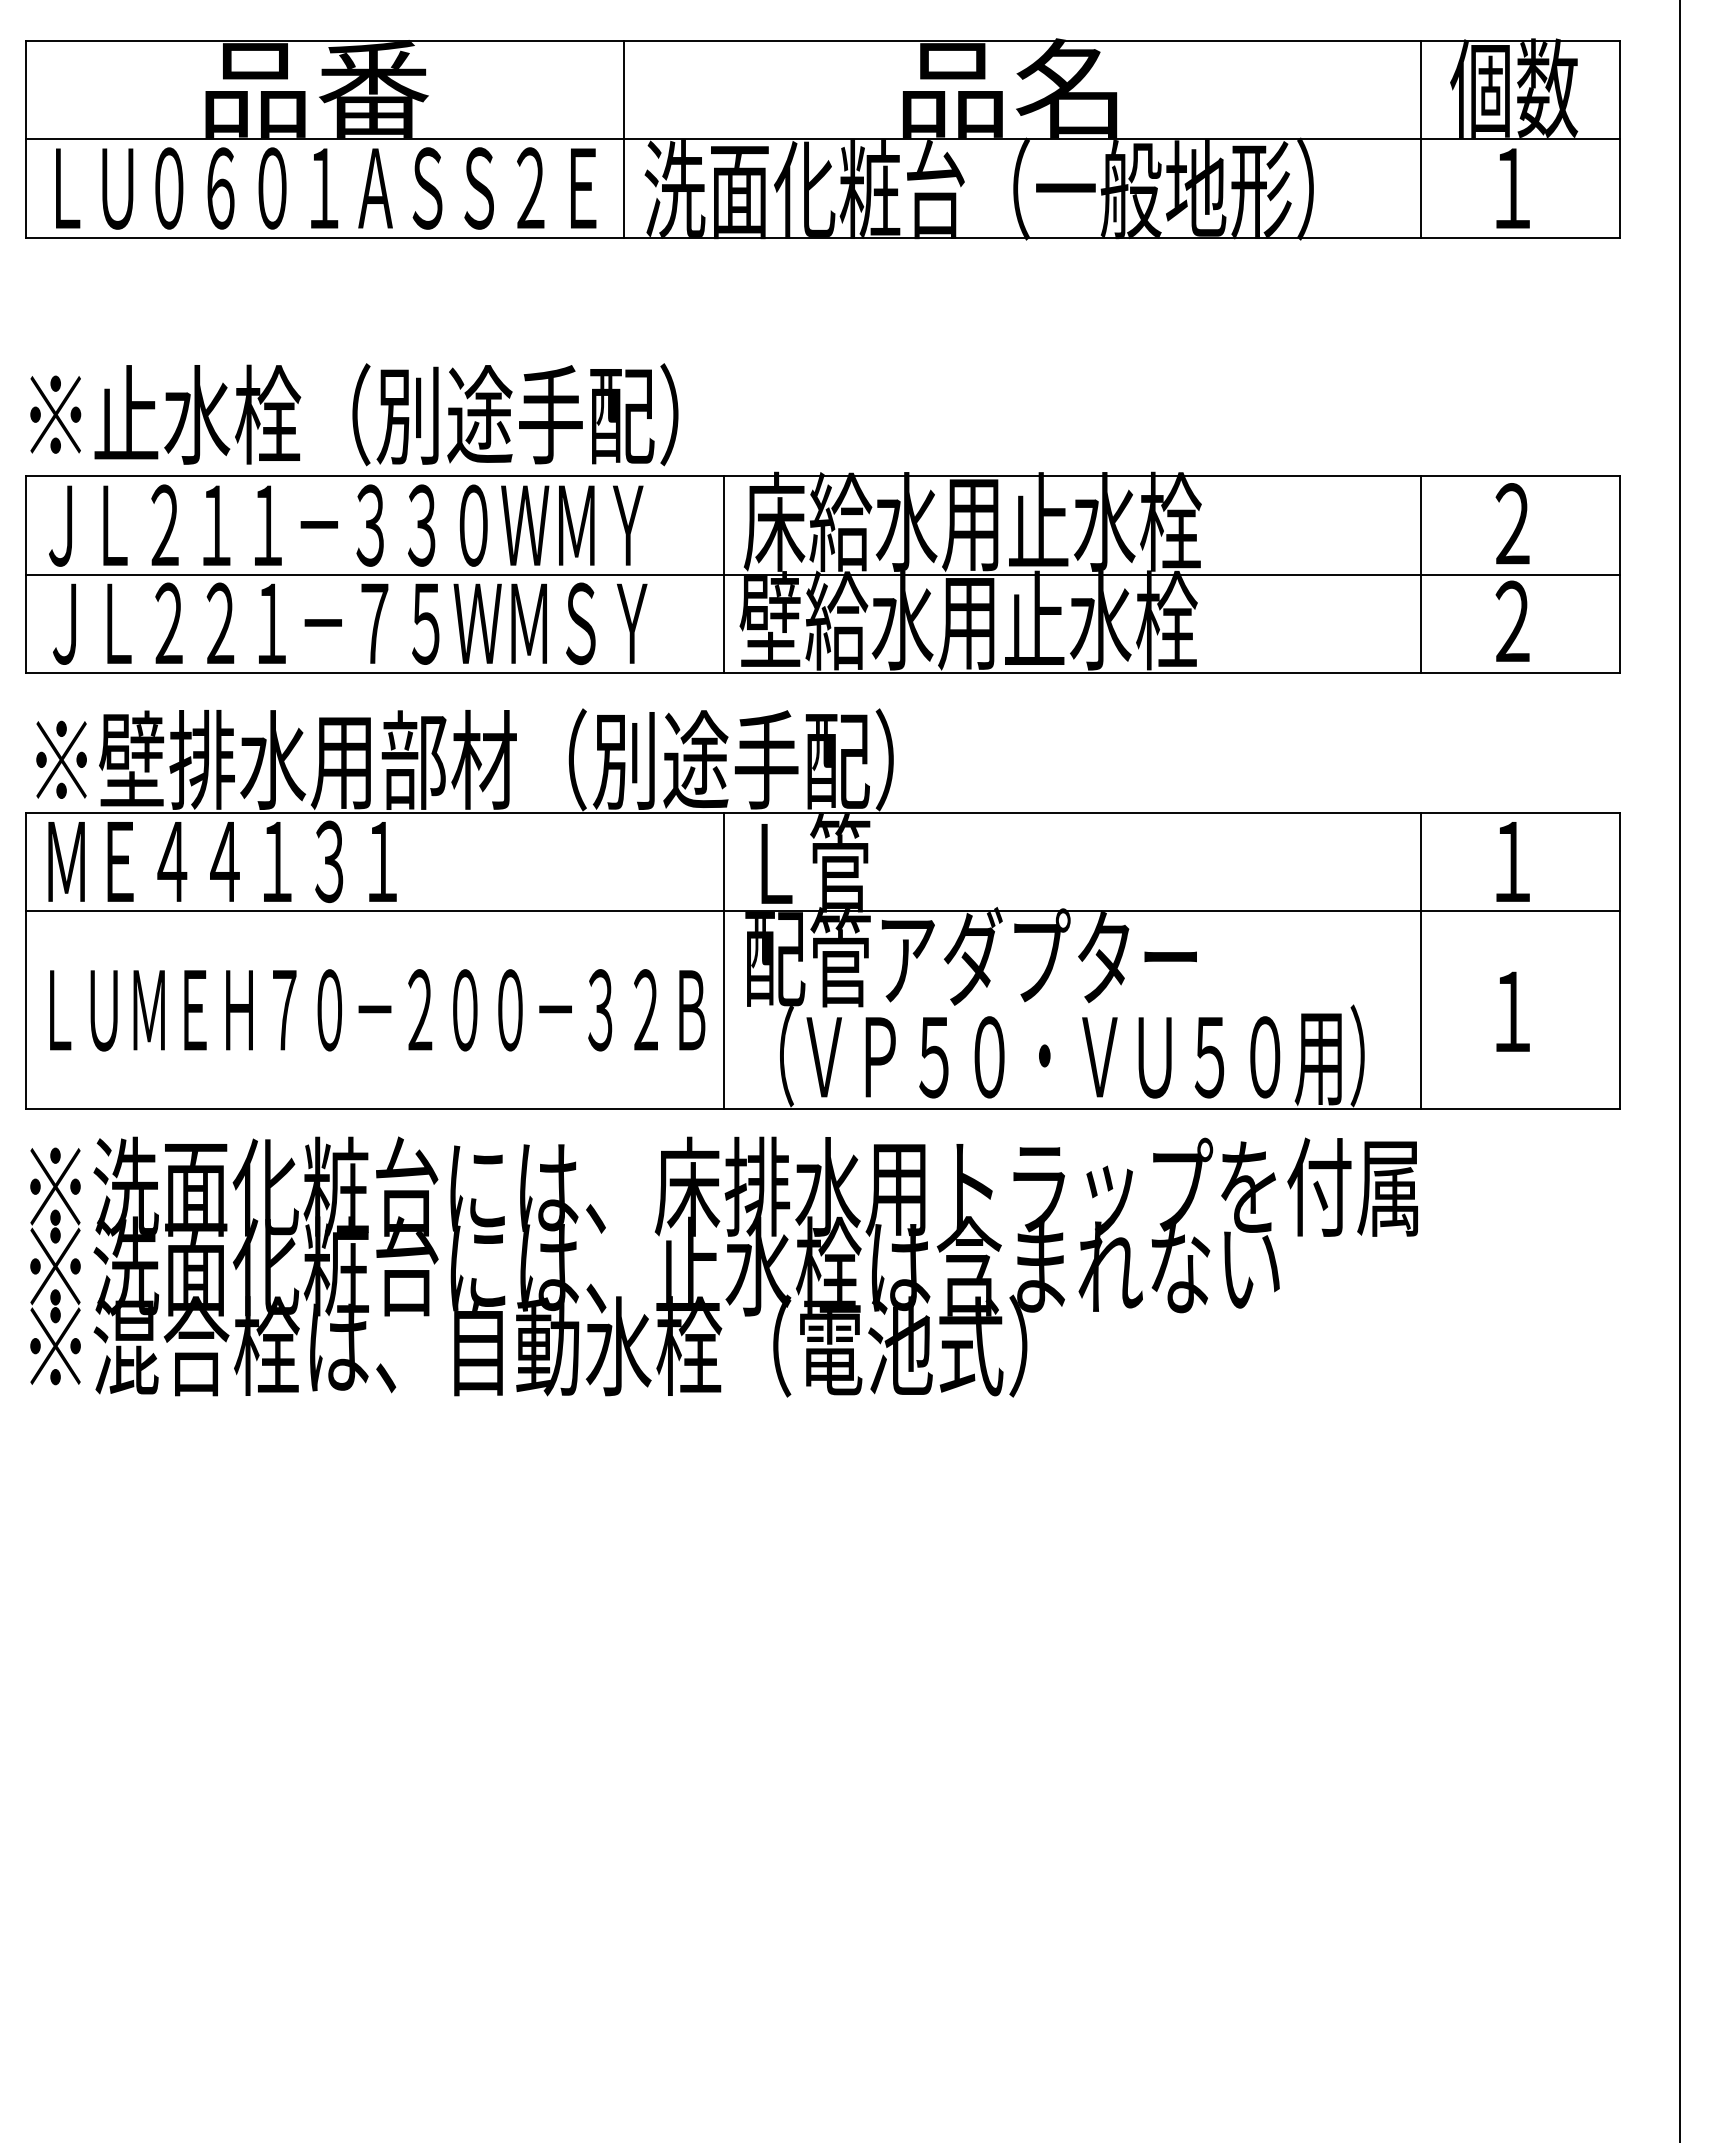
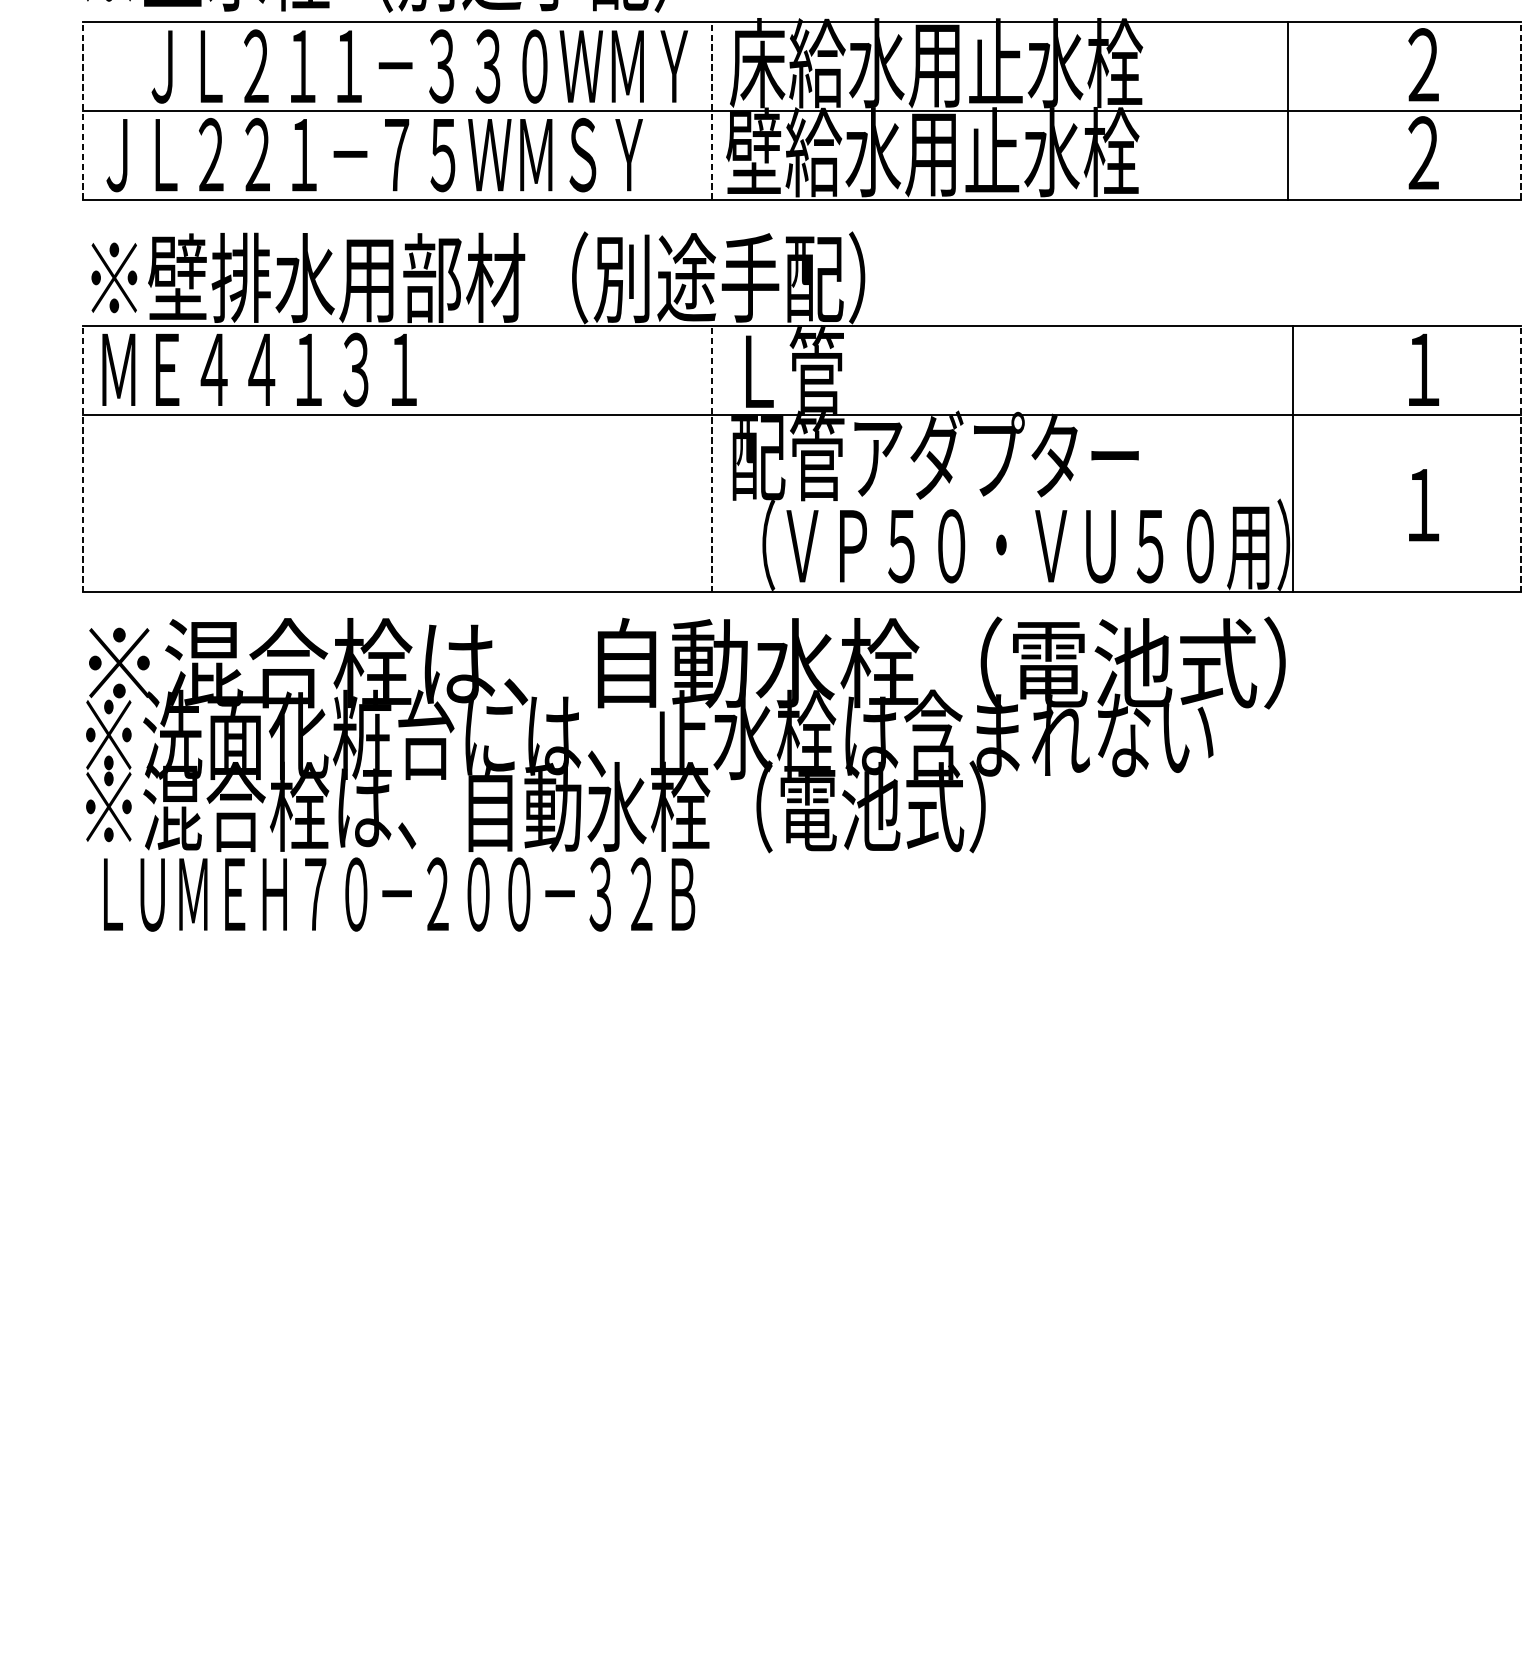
text: (346, 525) -> (420, 66), moved
line: (26, 574) -> (82, 110), solid -> dashed
line: (723, 574) -> (711, 110), solid -> dashed
line: (1420, 574) -> (1287, 110), moved
line: (1620, 574) -> (1520, 110), solid -> dashed
line: (26, 960) -> (82, 458), solid -> dashed
line: (723, 960) -> (711, 458), solid -> dashed
line: (1420, 960) -> (1292, 458), moved
line: (1620, 960) -> (1520, 458), solid -> dashed
text: (377, 1010) -> (399, 894), moved
text: (723, 1186) -> (711, 662), ※洗面化粧台には、床排水用トラップを付属 -> ※混合栓は、自動水栓（電池式）

